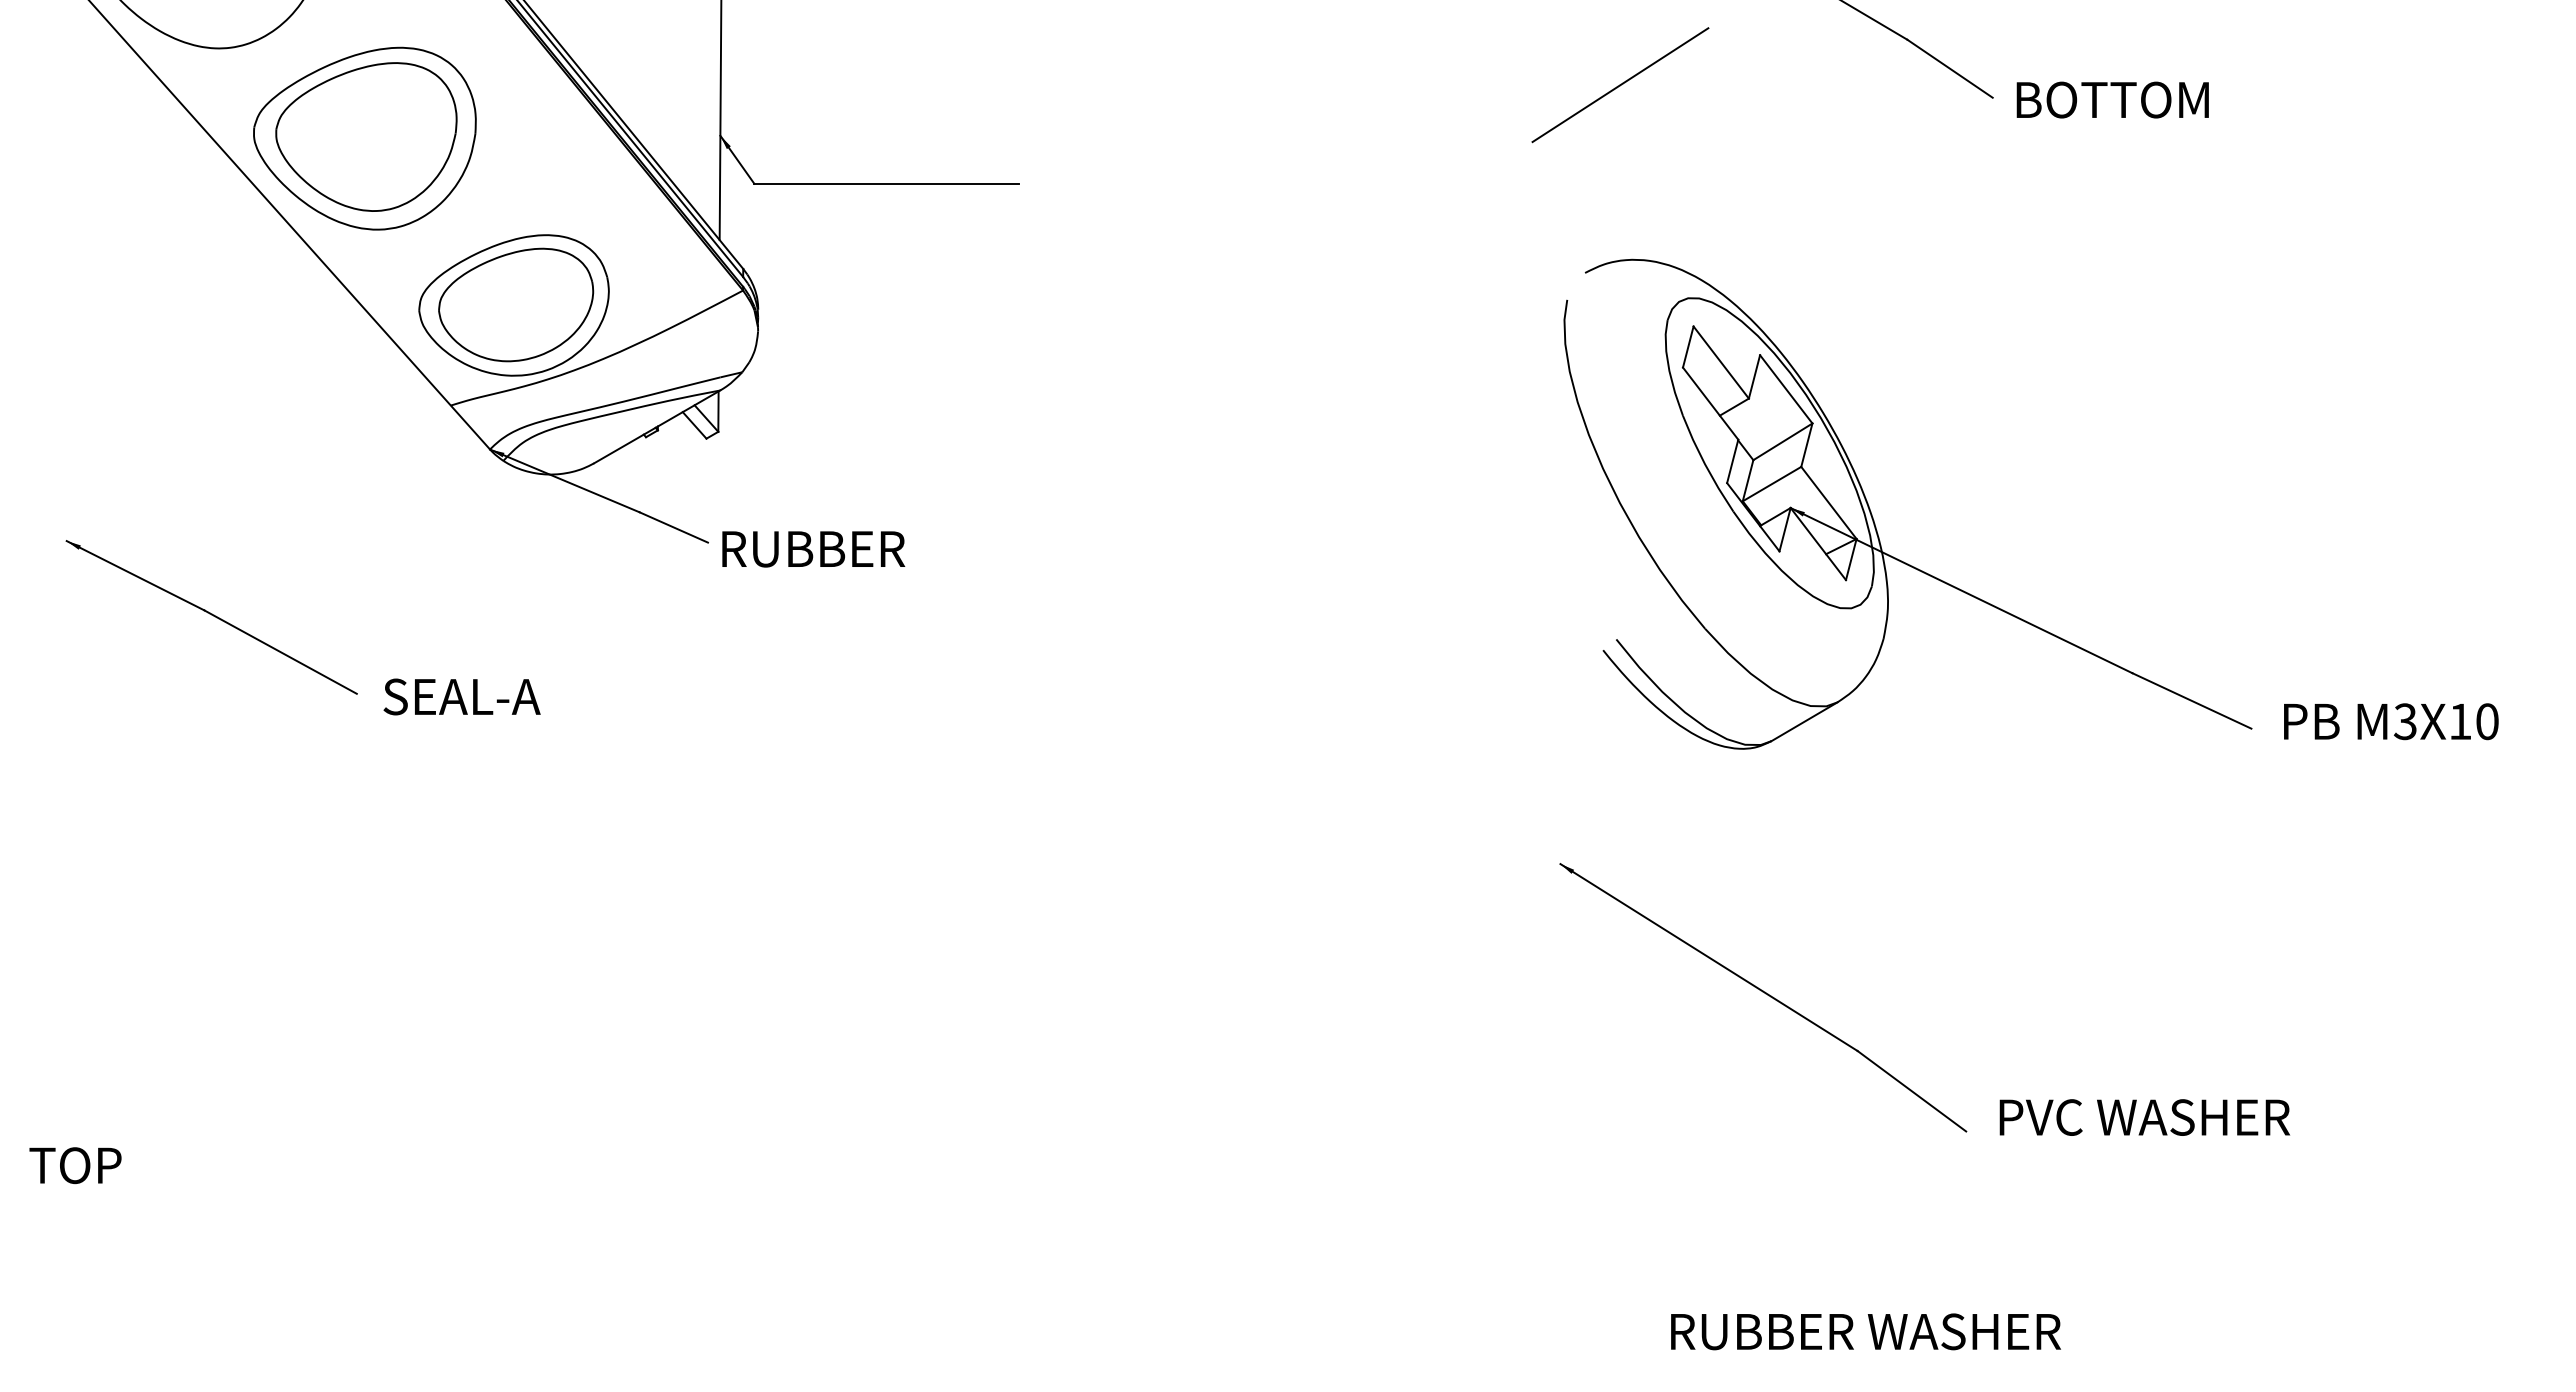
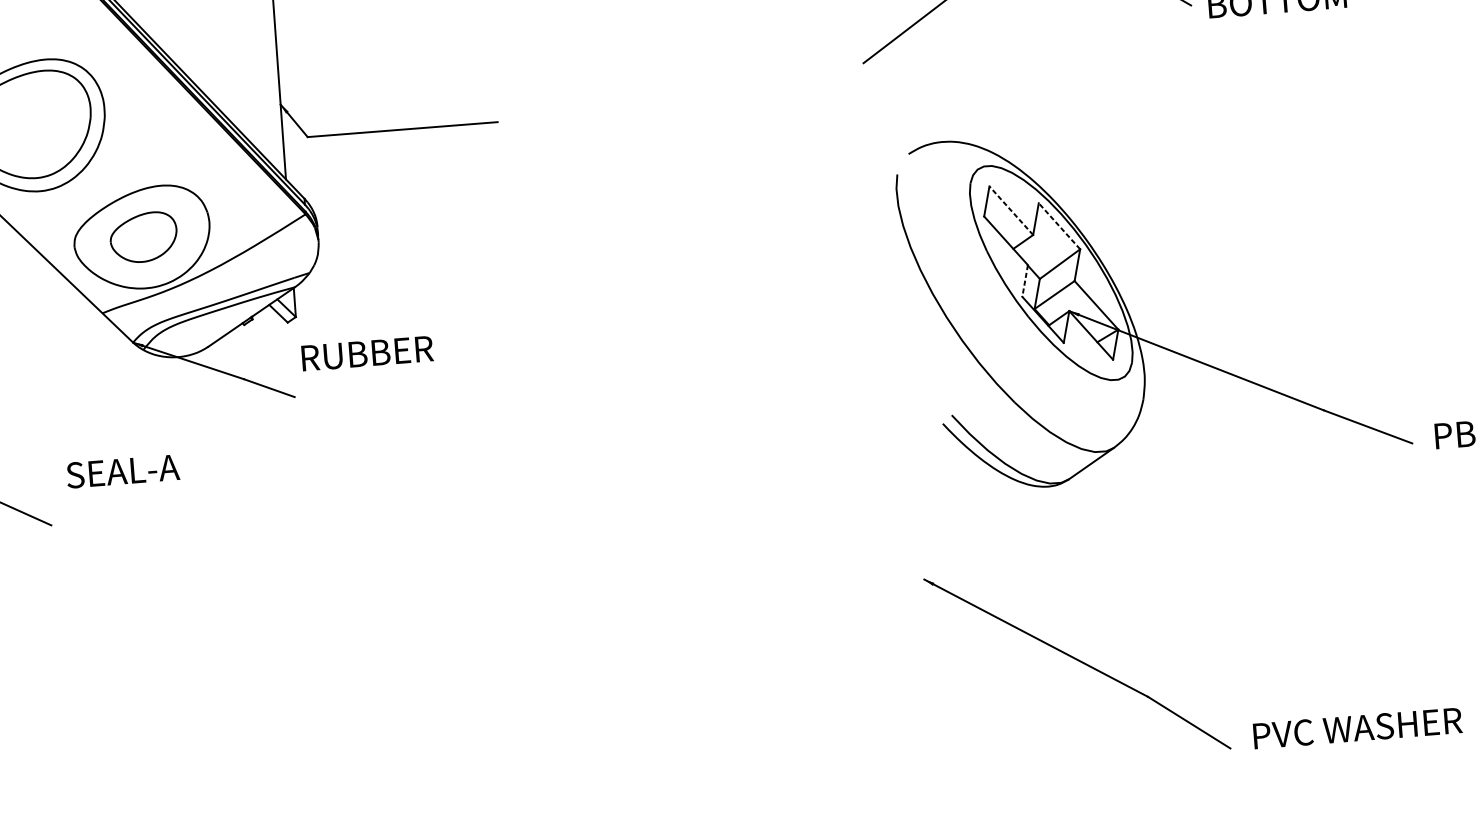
part: (516, 304) -> (143, 237), size x0.6
line: (1720, 362) -> (1010, 210), solid -> dashed
line: (1785, 388) -> (1058, 225), solid -> dashed
line: (1732, 461) -> (1024, 281), solid -> dashed
text: (813, 549) -> (367, 353), moved
text: (461, 696) -> (122, 471), moved

